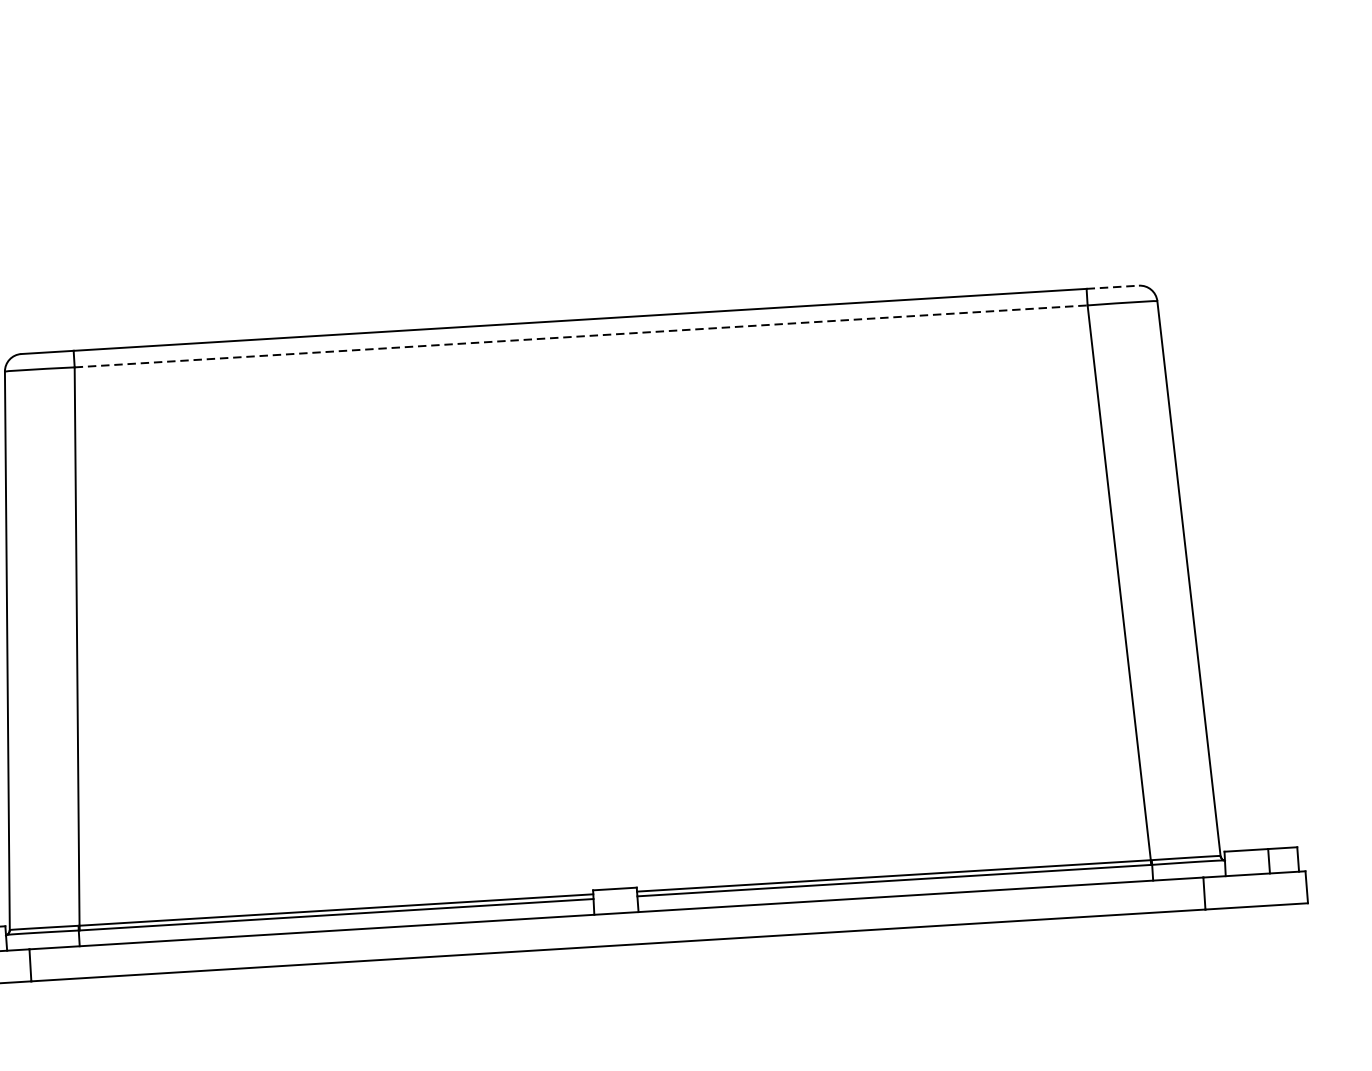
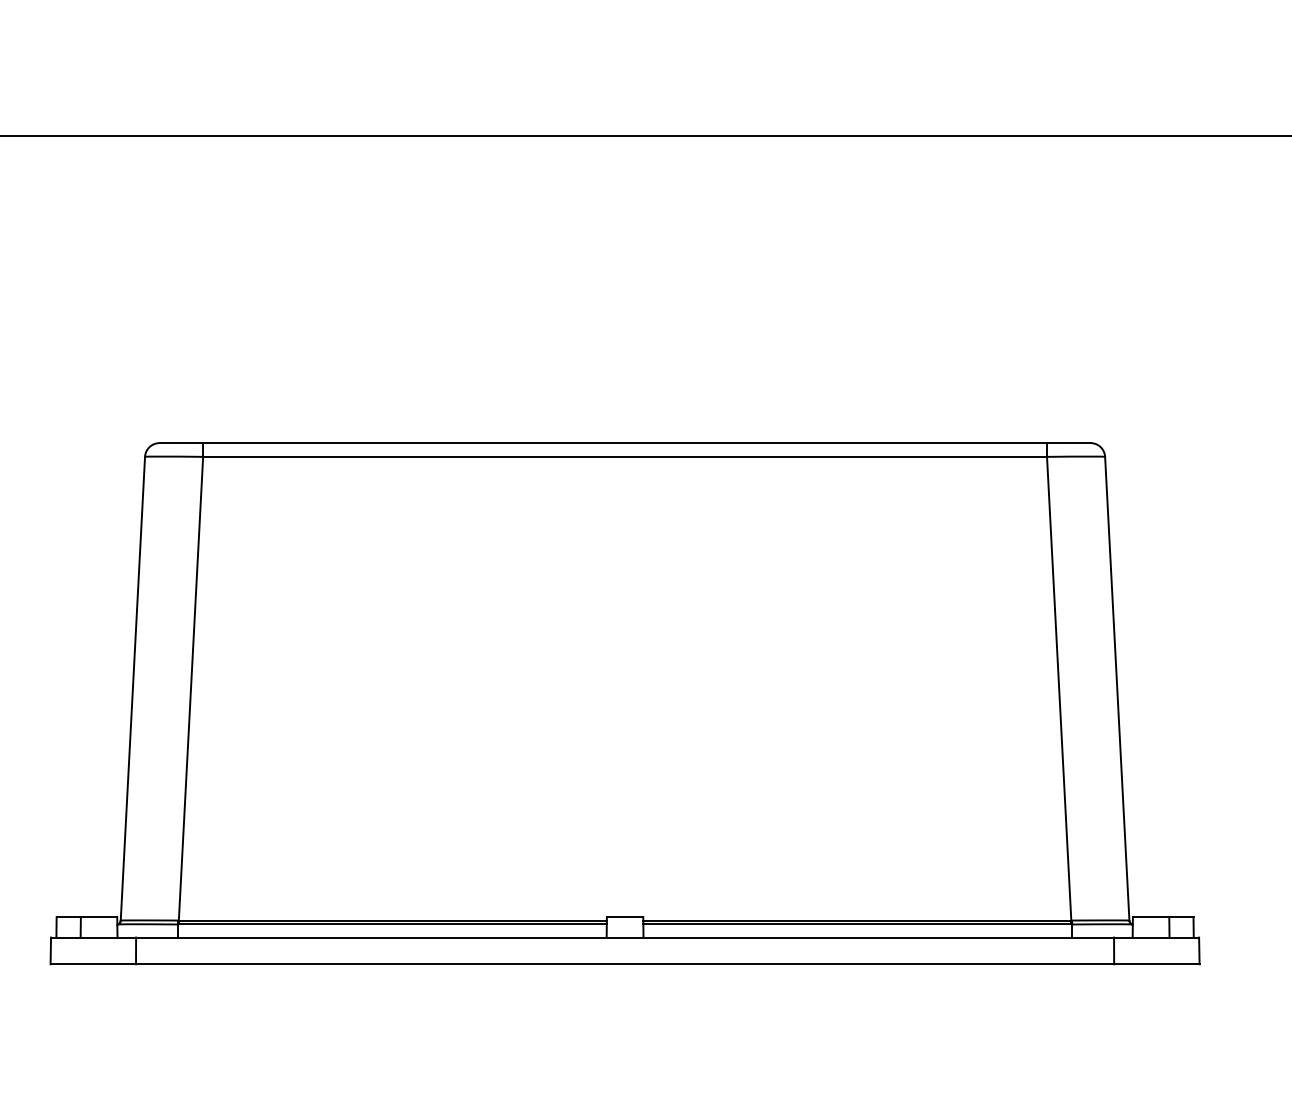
line: (1112, 287) -> (1068, 443), dashed -> solid
line: (581, 335) -> (625, 456), dashed -> solid

